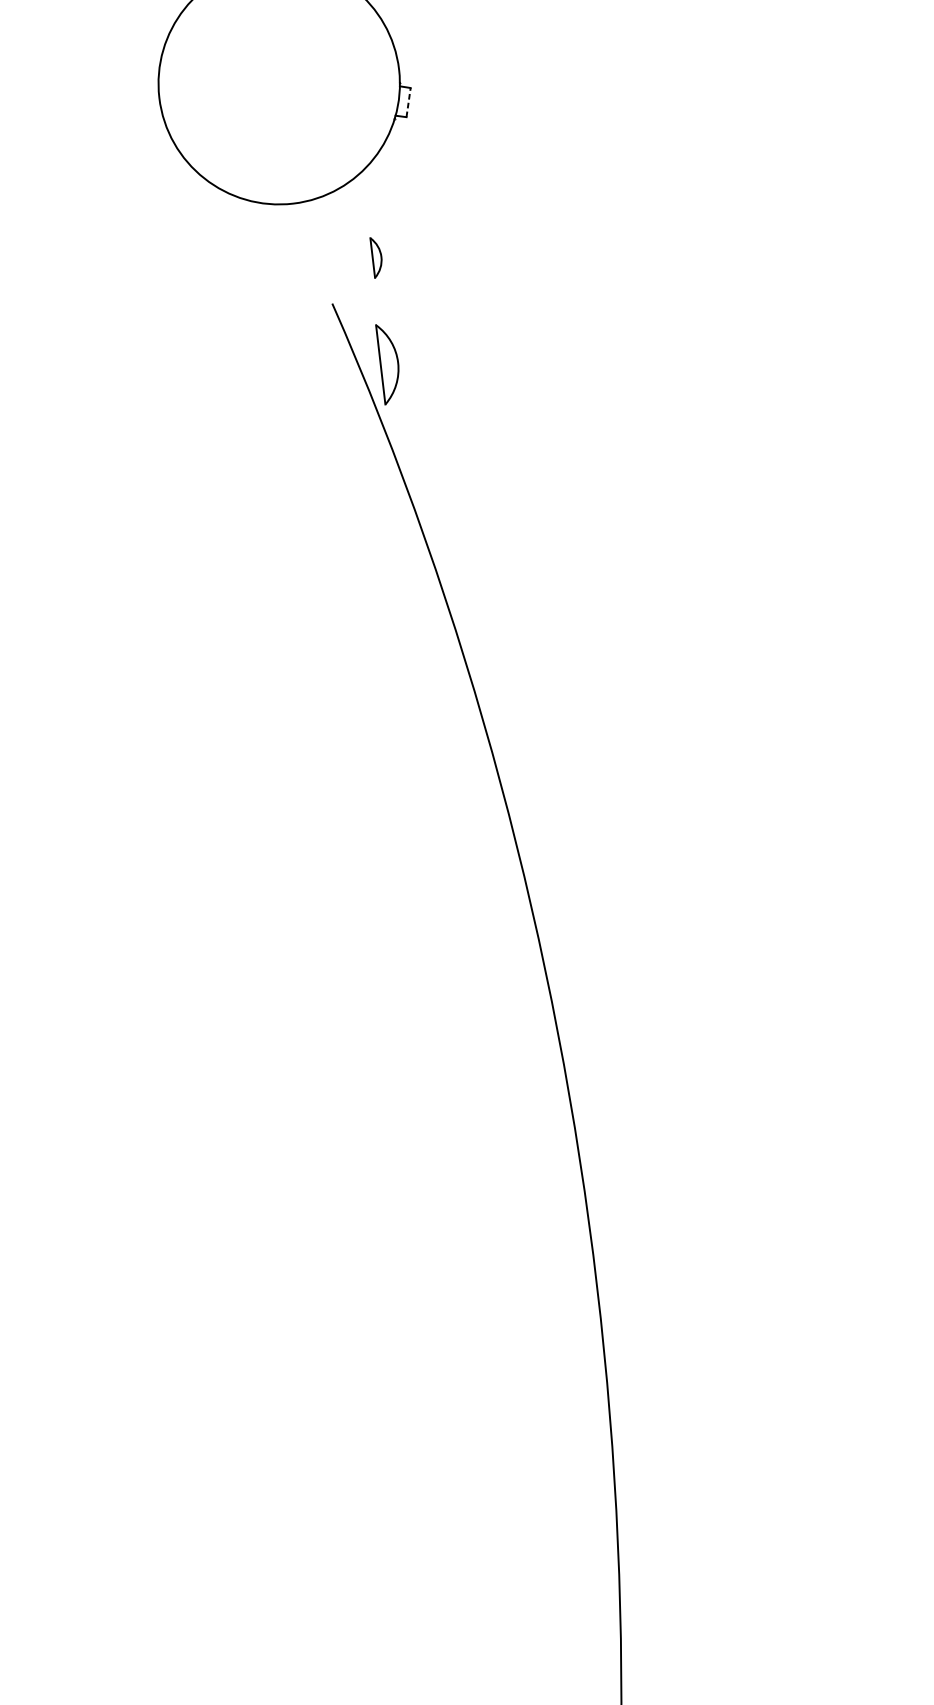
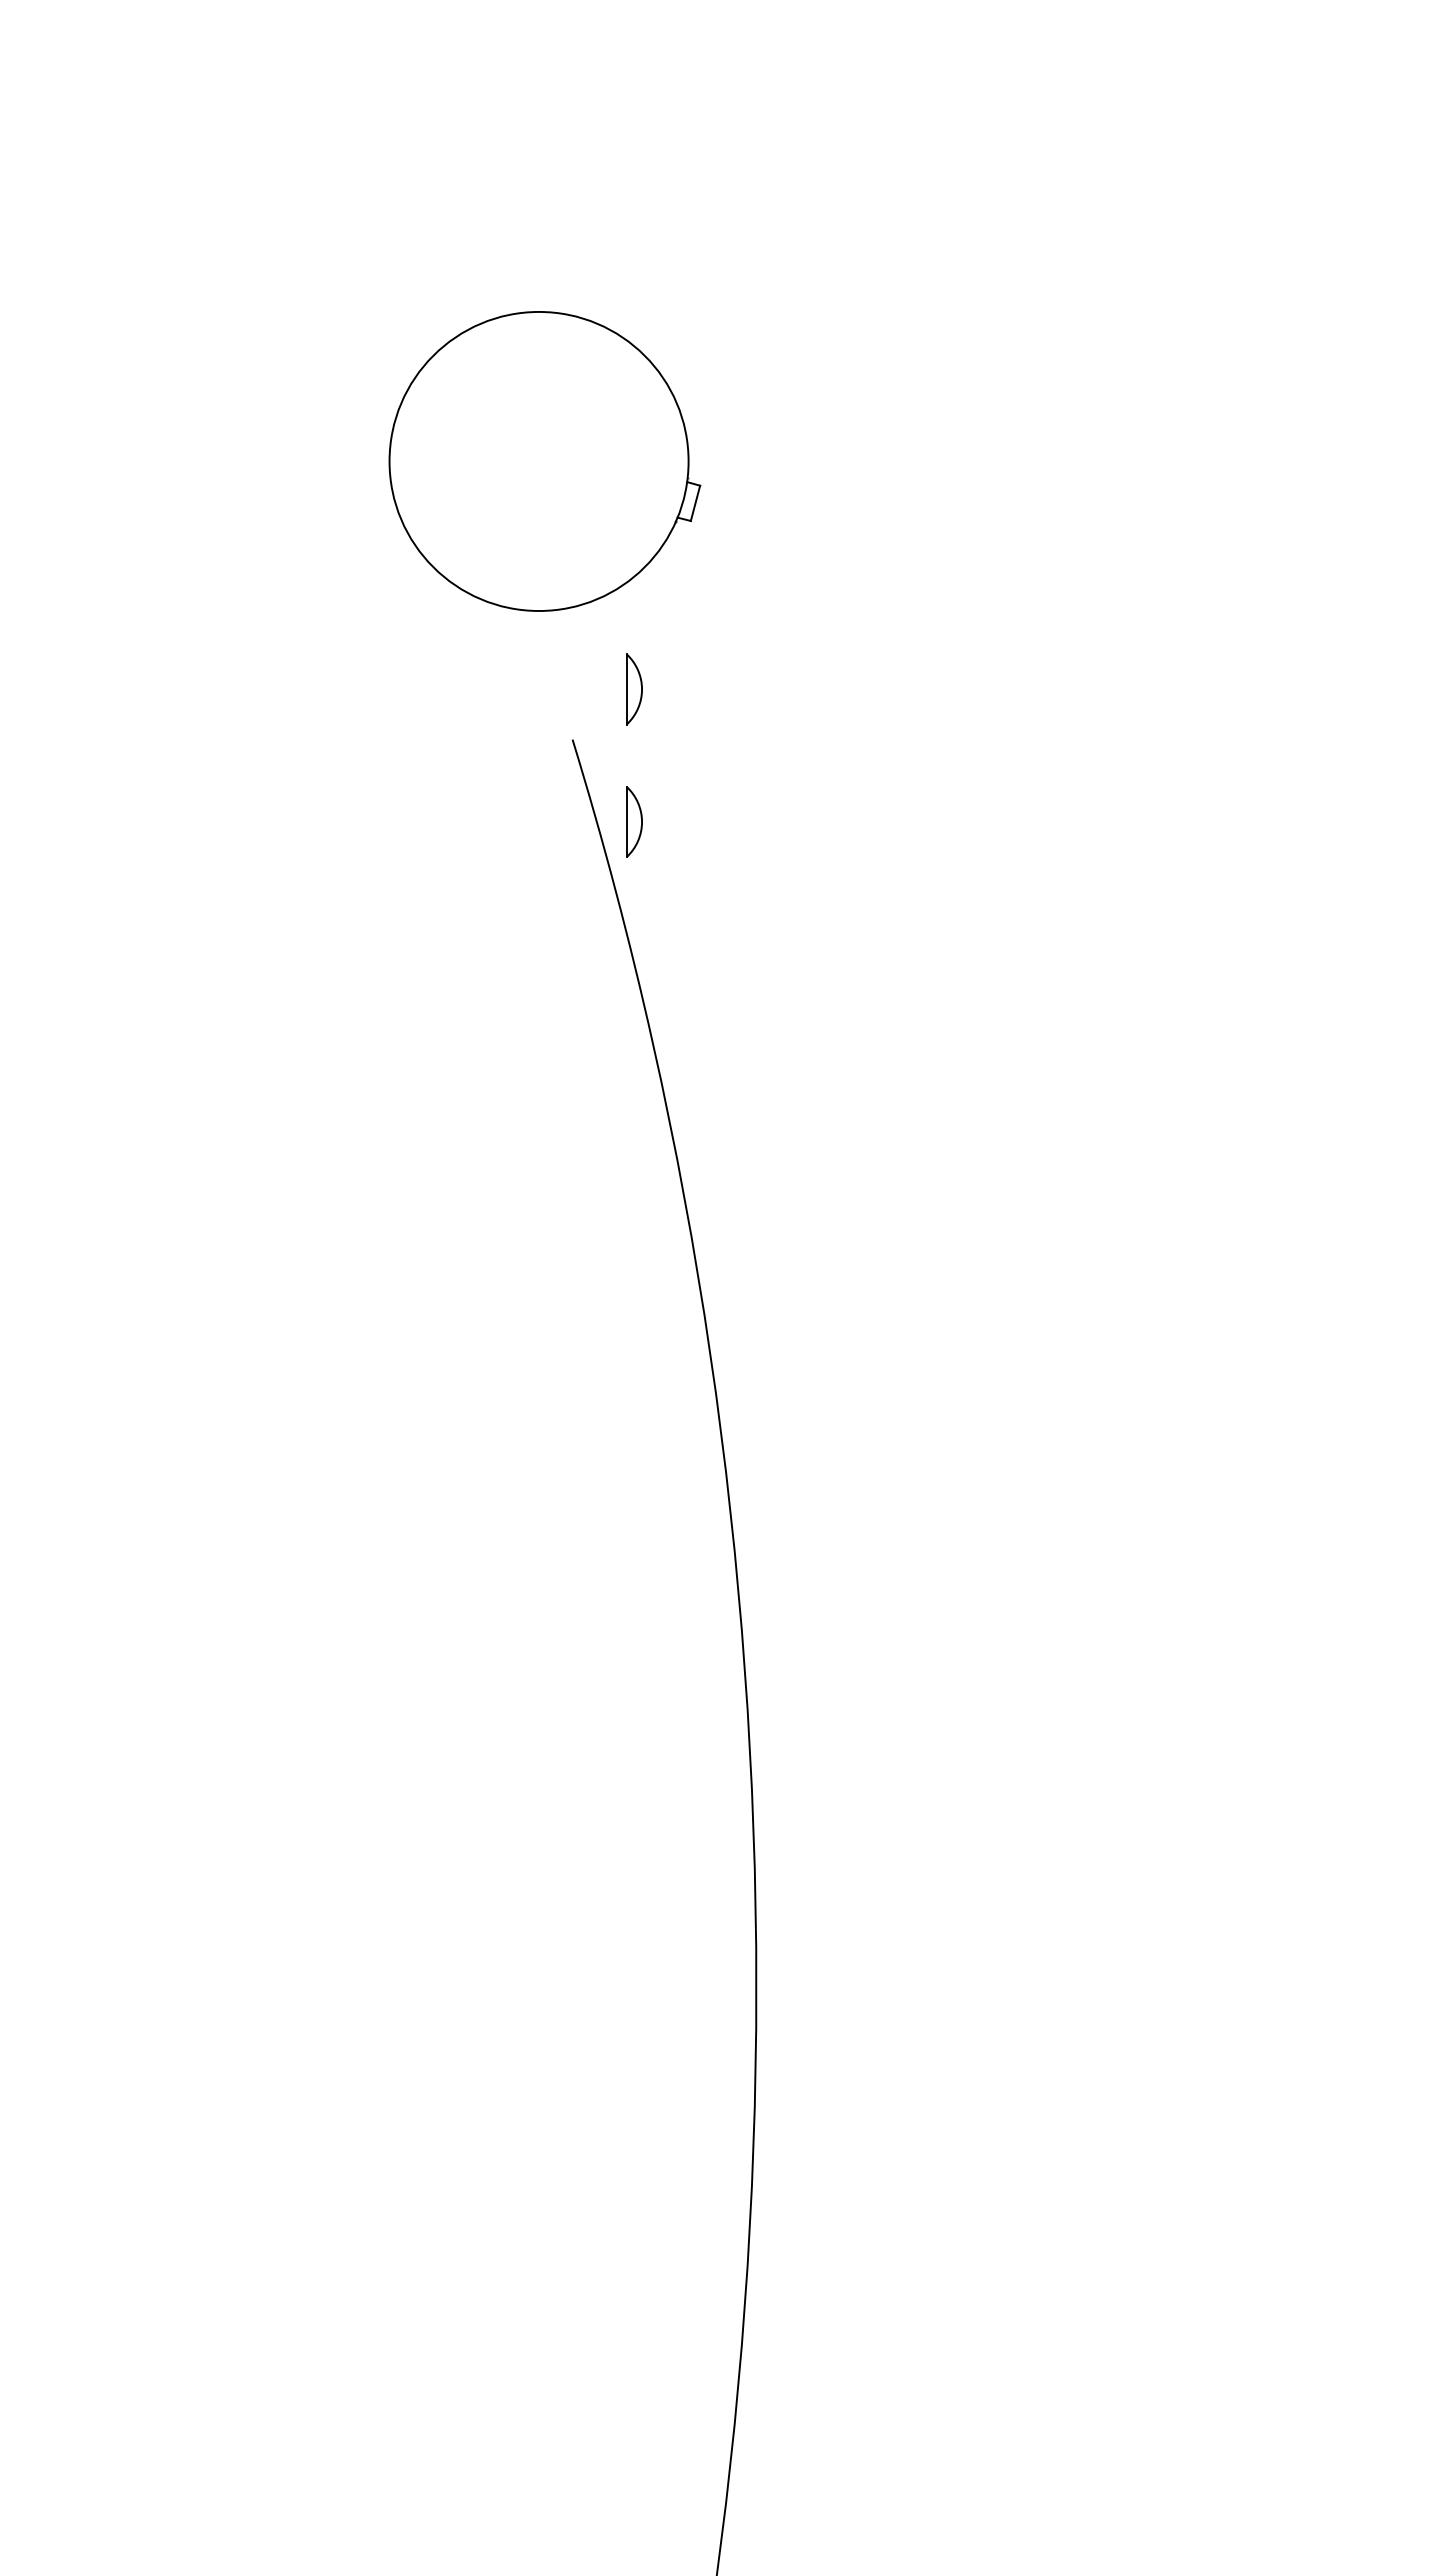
line: (408, 101) -> (695, 502), dashed -> solid
part: (377, 257) -> (634, 689), size x1.43
part: (389, 363) -> (634, 821), size x0.71

